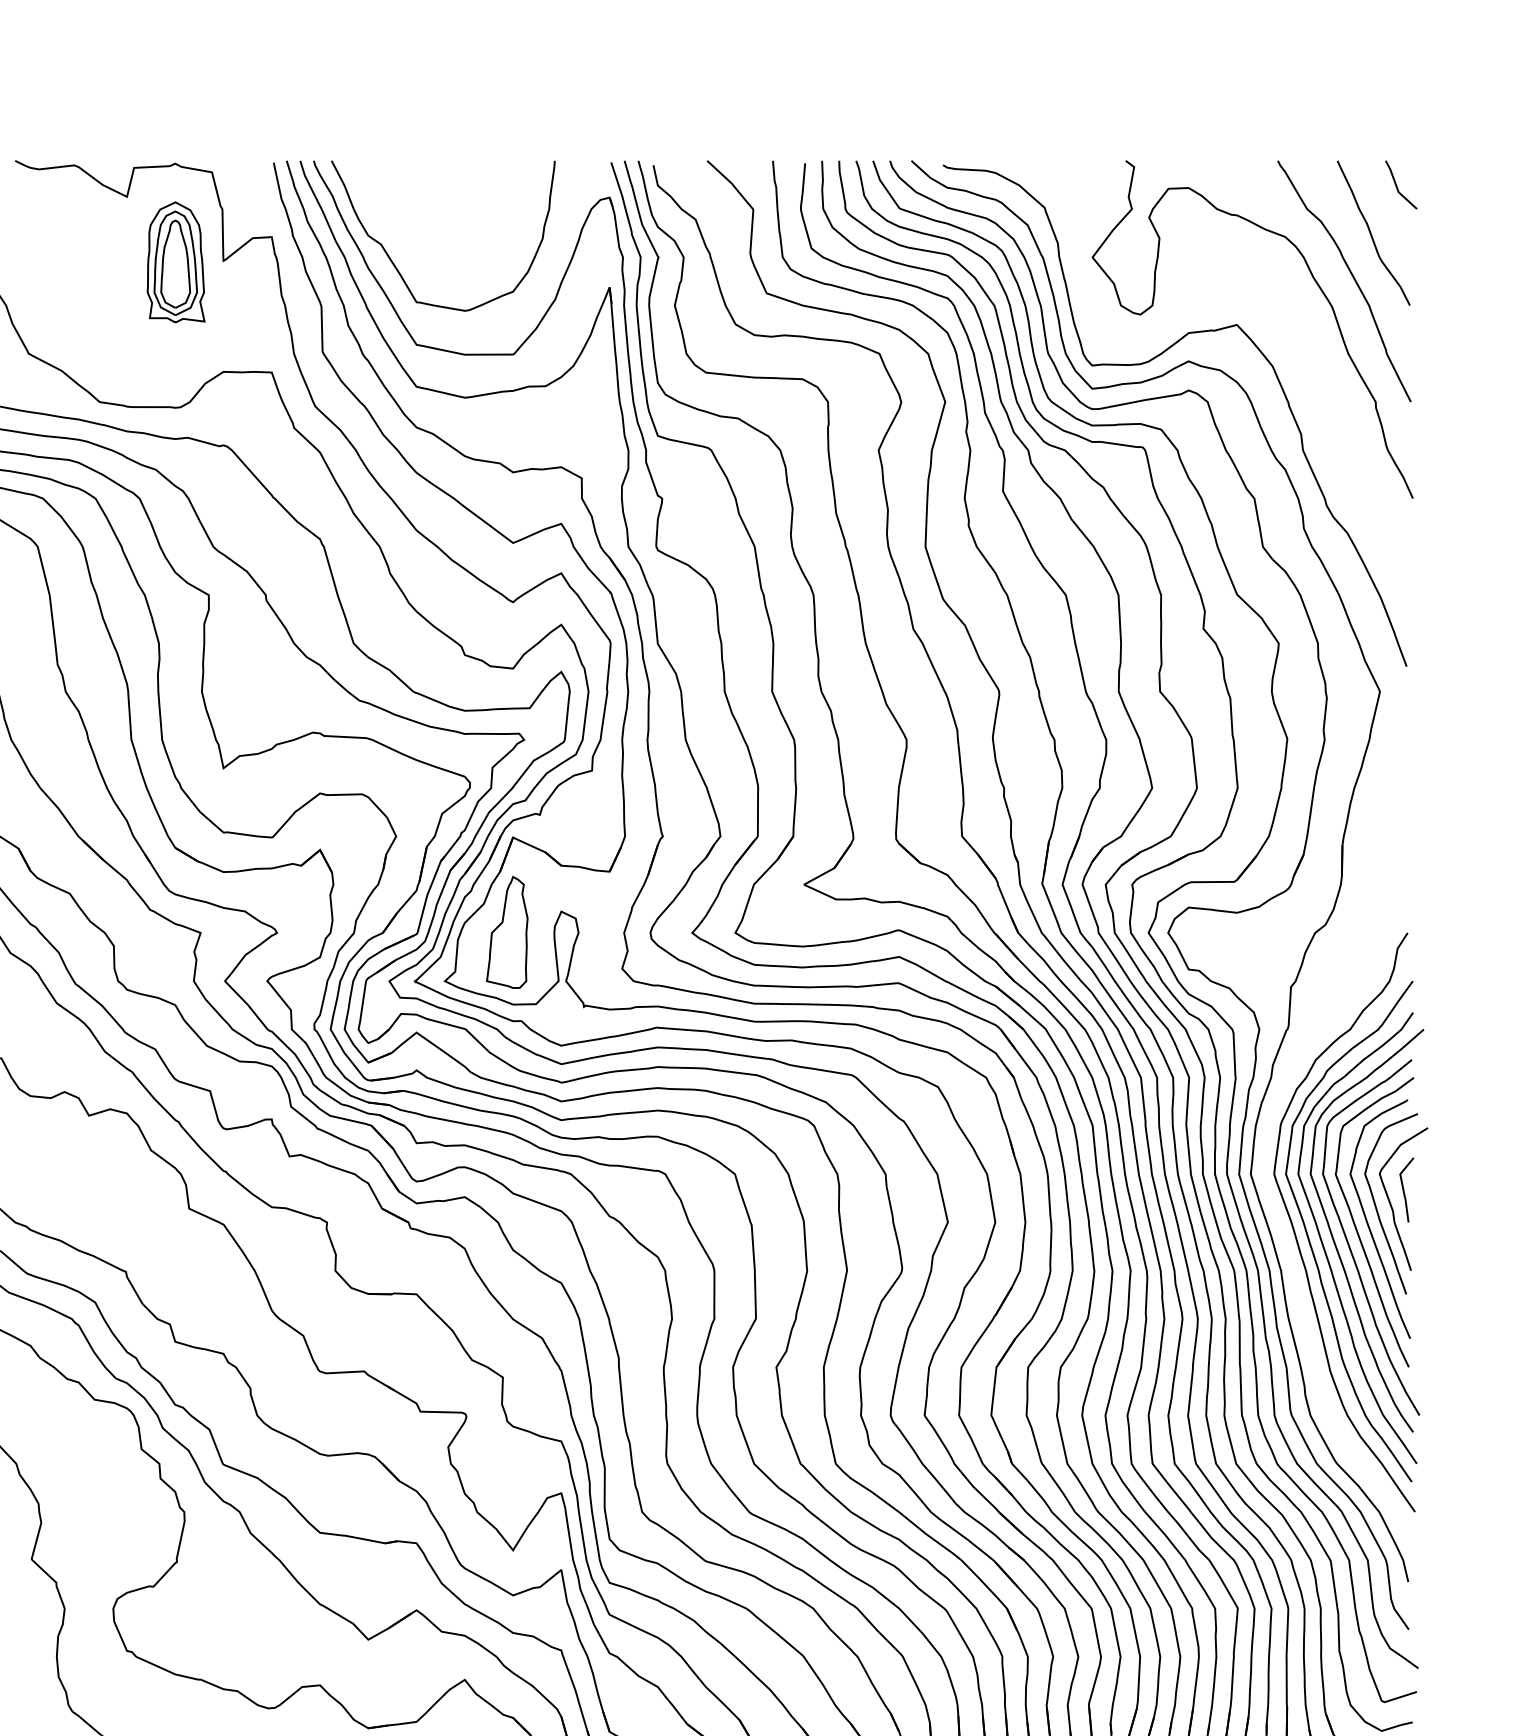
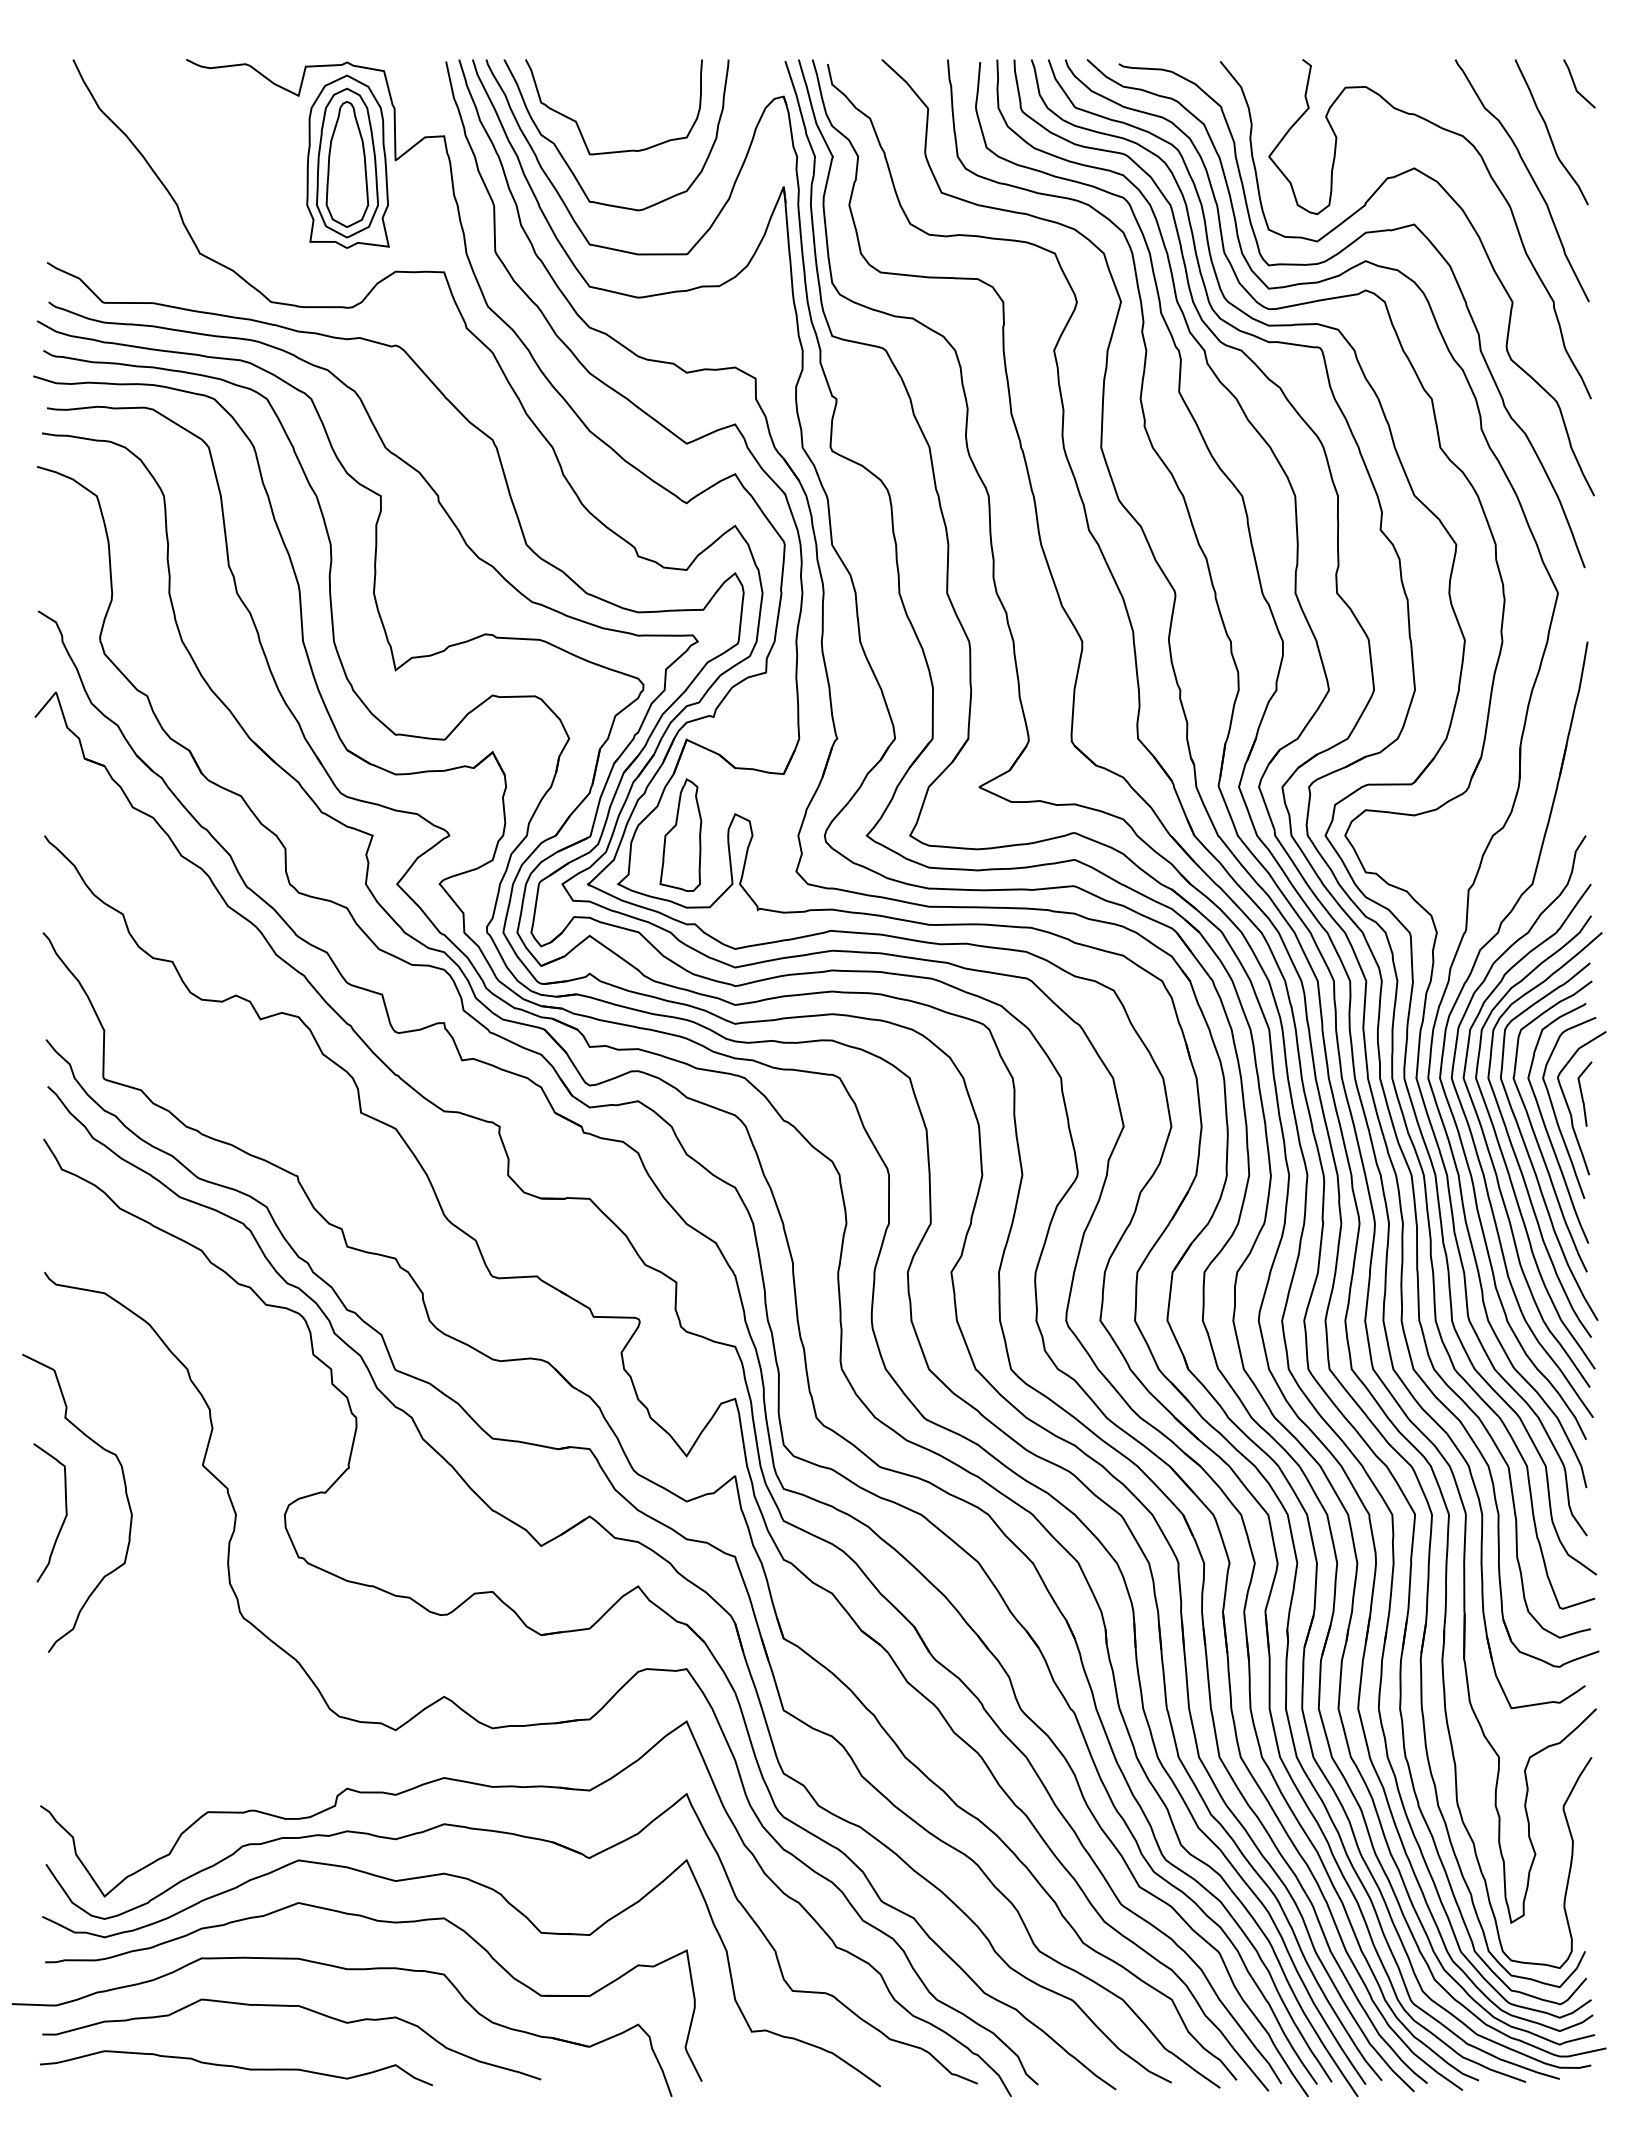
curve: (405, 225) -> (578, 124), added
part: (175, 262) -> (347, 161), size x1.43
curve: (1303, 345) -> (1481, 245), added
part: (1271, 1119) -> (1448, 1023), added

